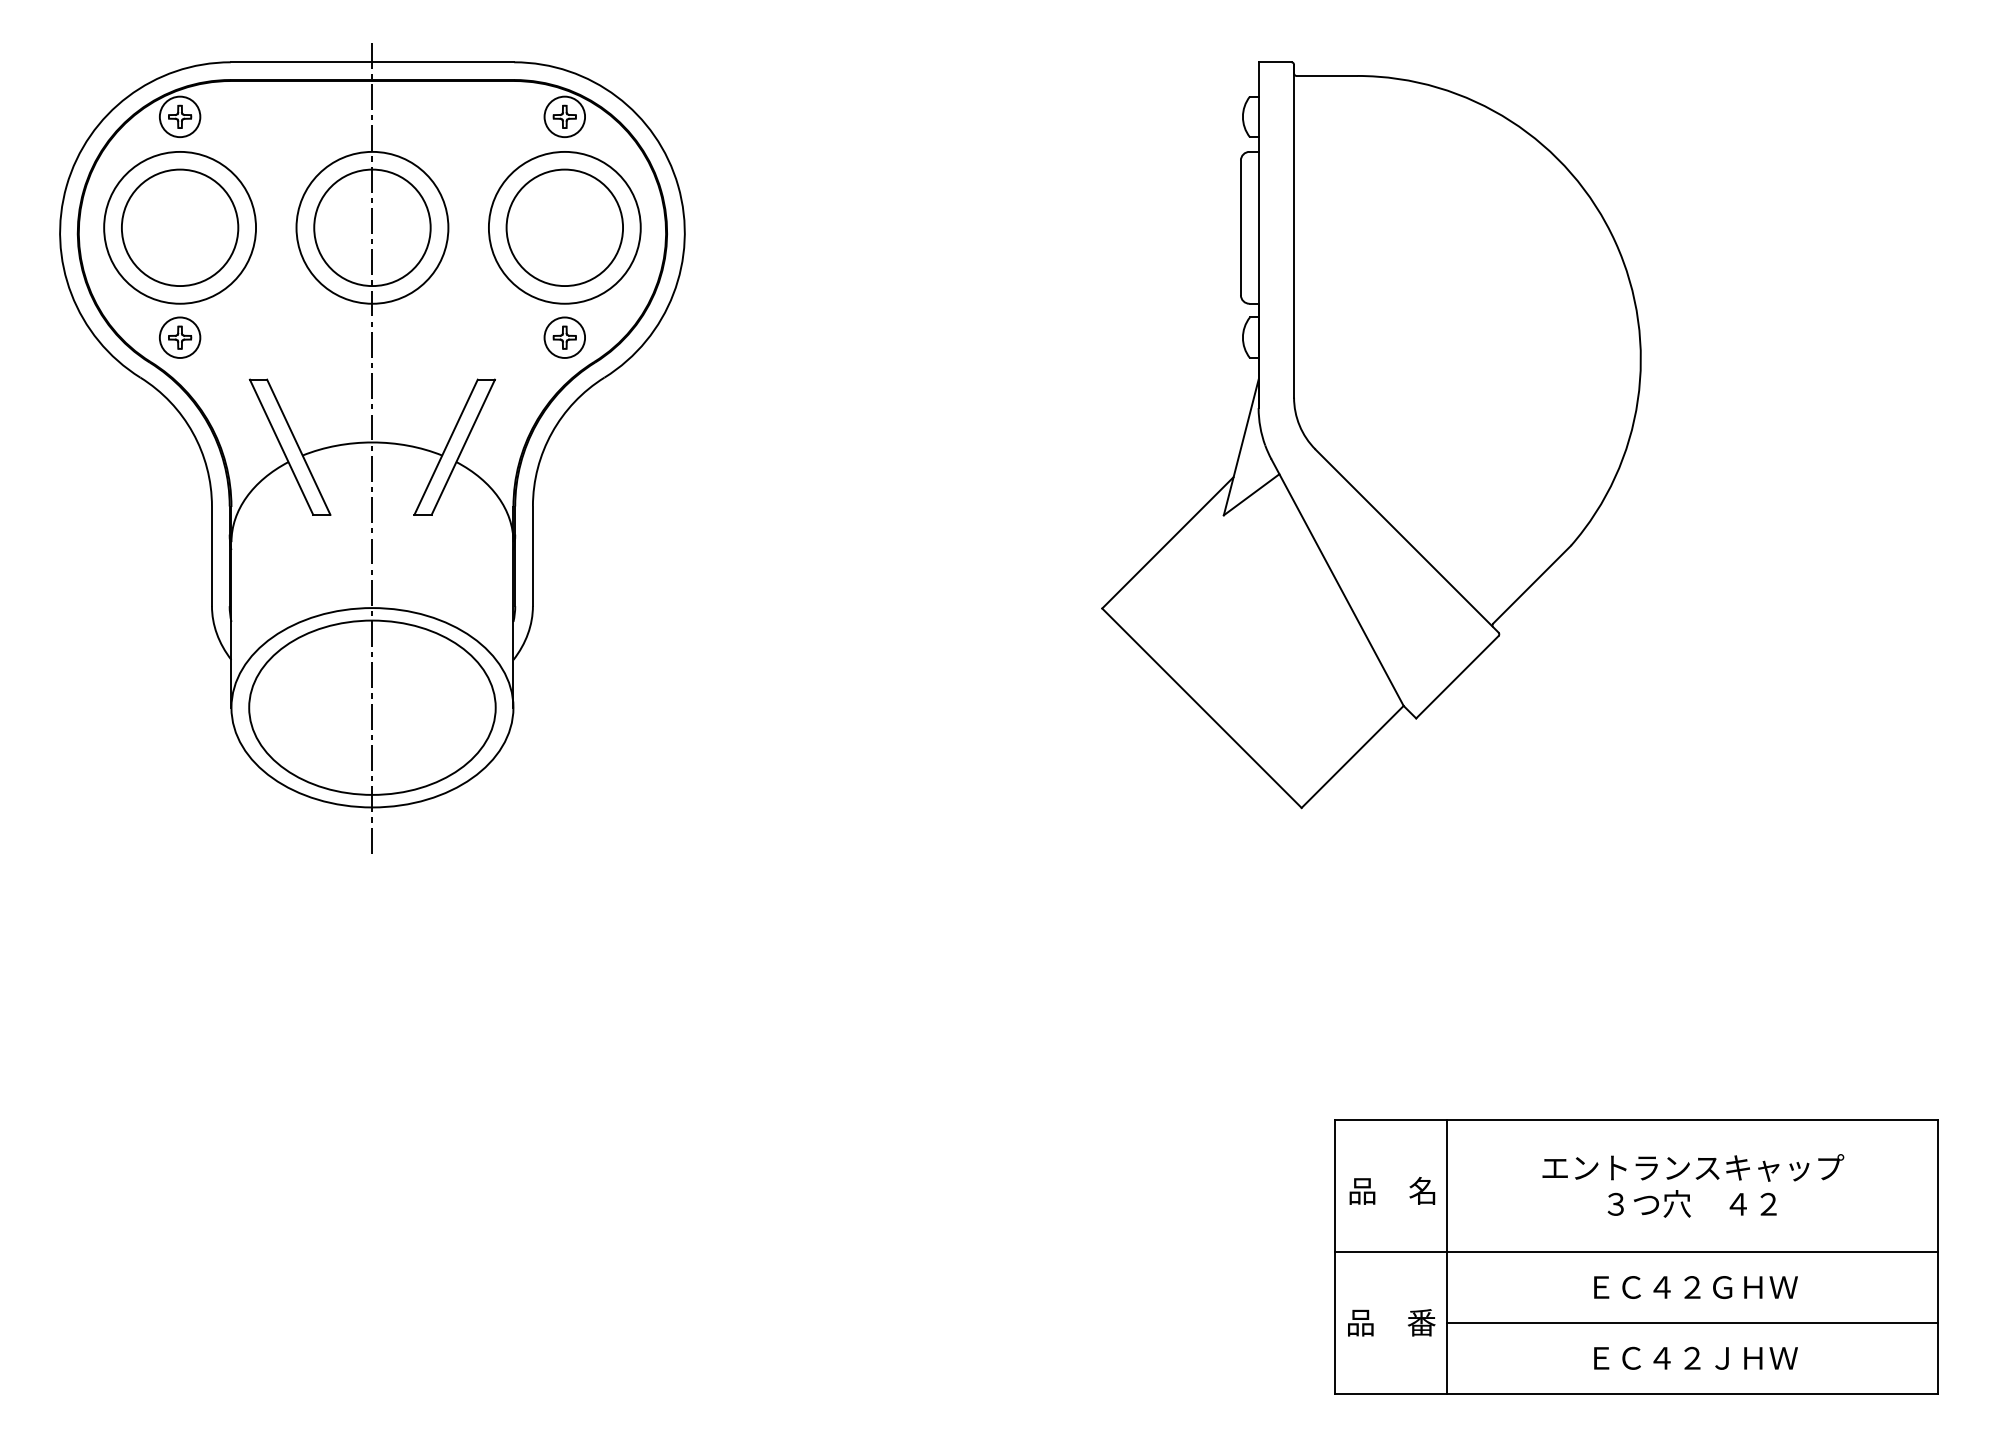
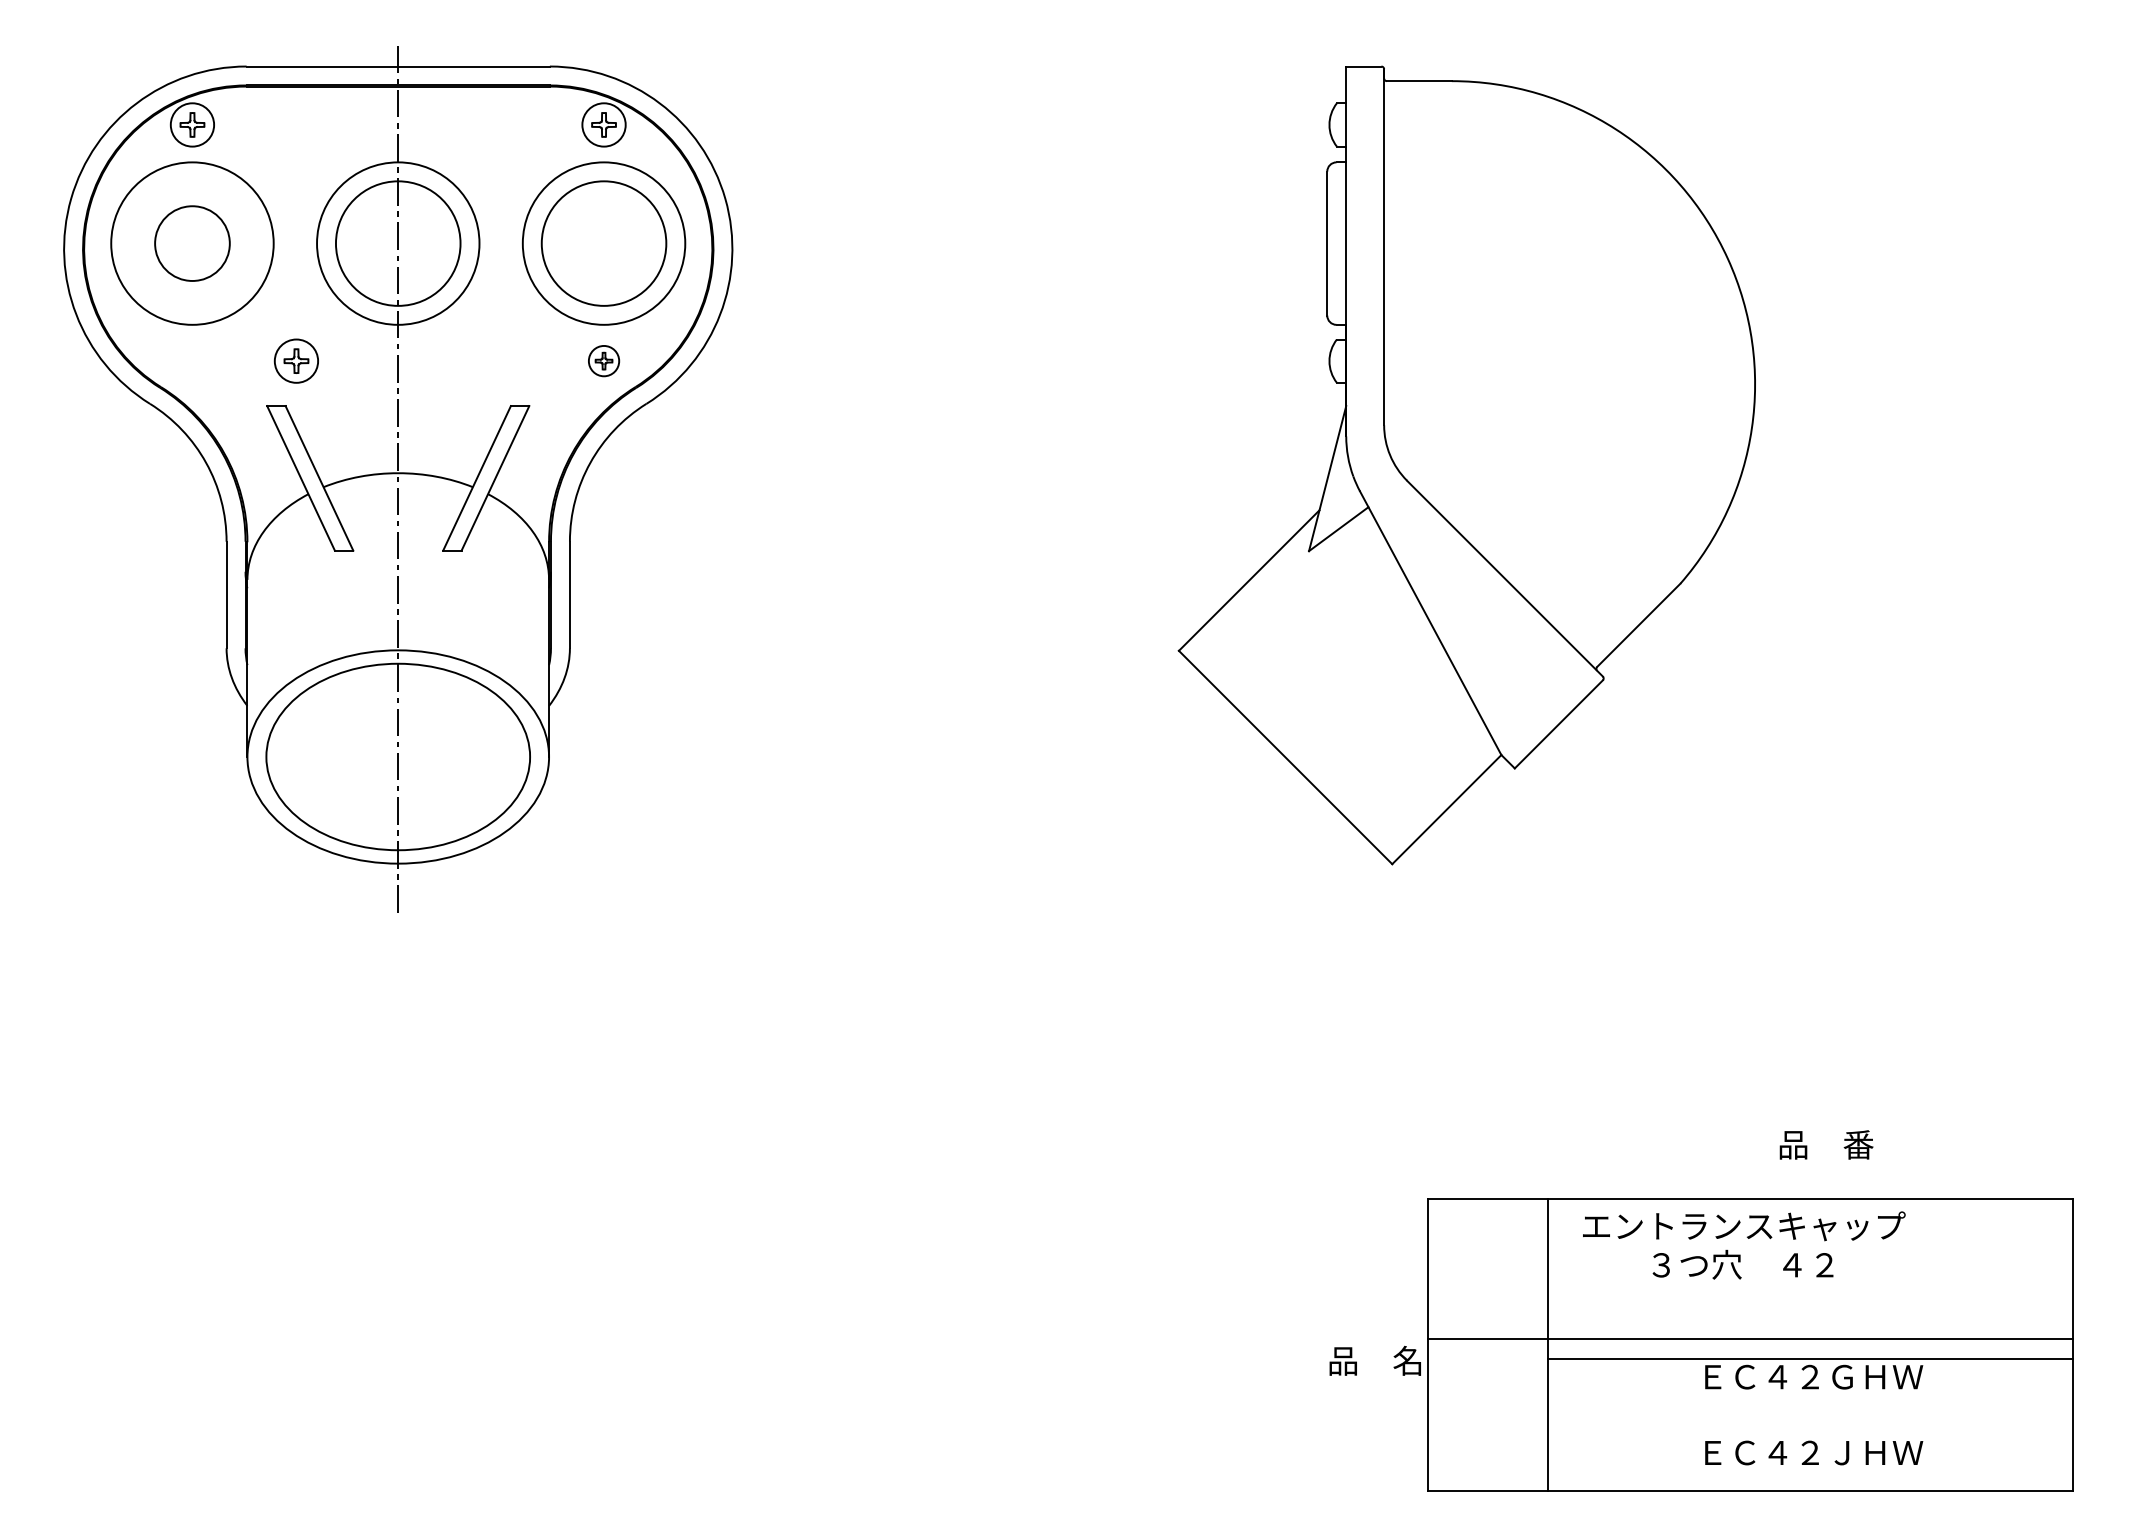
circle: (180, 227) -> (192, 243), size x0.6
part: (179, 337) -> (295, 360), moved
part: (564, 337) -> (603, 360), size x0.7
text: (1693, 1185) -> (1744, 1245), moved
text: (1391, 1190) -> (1374, 1360), moved
text: (1391, 1322) -> (1826, 1144), moved
line: (1691, 1323) -> (1809, 1359), moved

